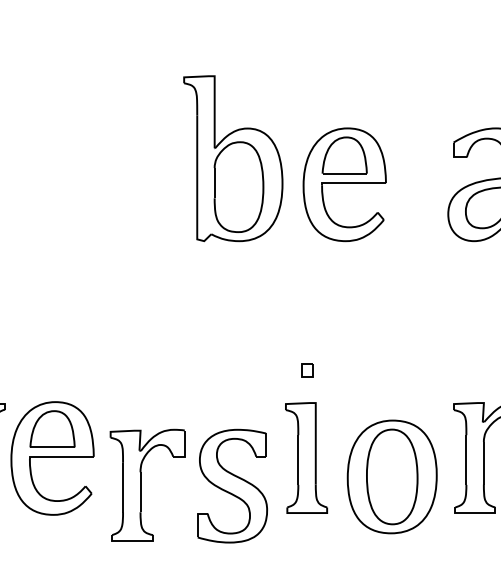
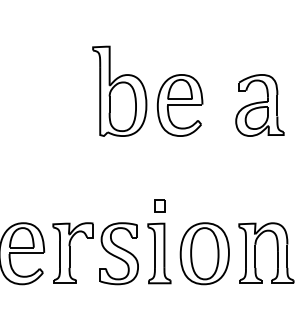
part: (306, 369) -> (159, 205), size x1.67
part: (201, 474) -> (102, 247), moved
part: (391, 476) -> (204, 253), moved

